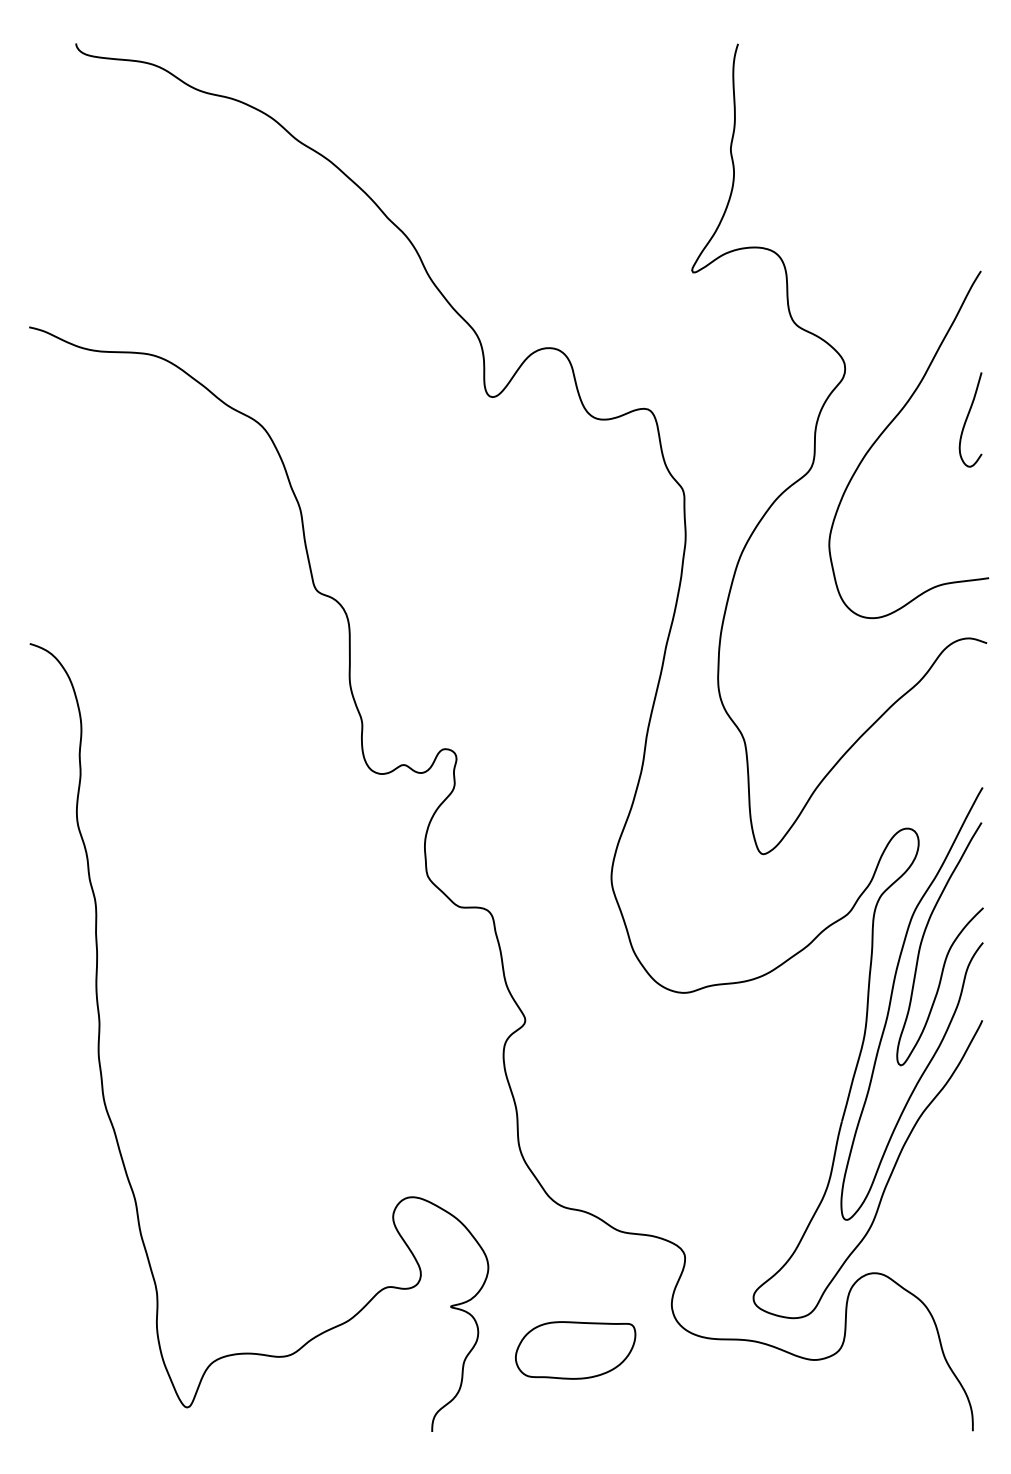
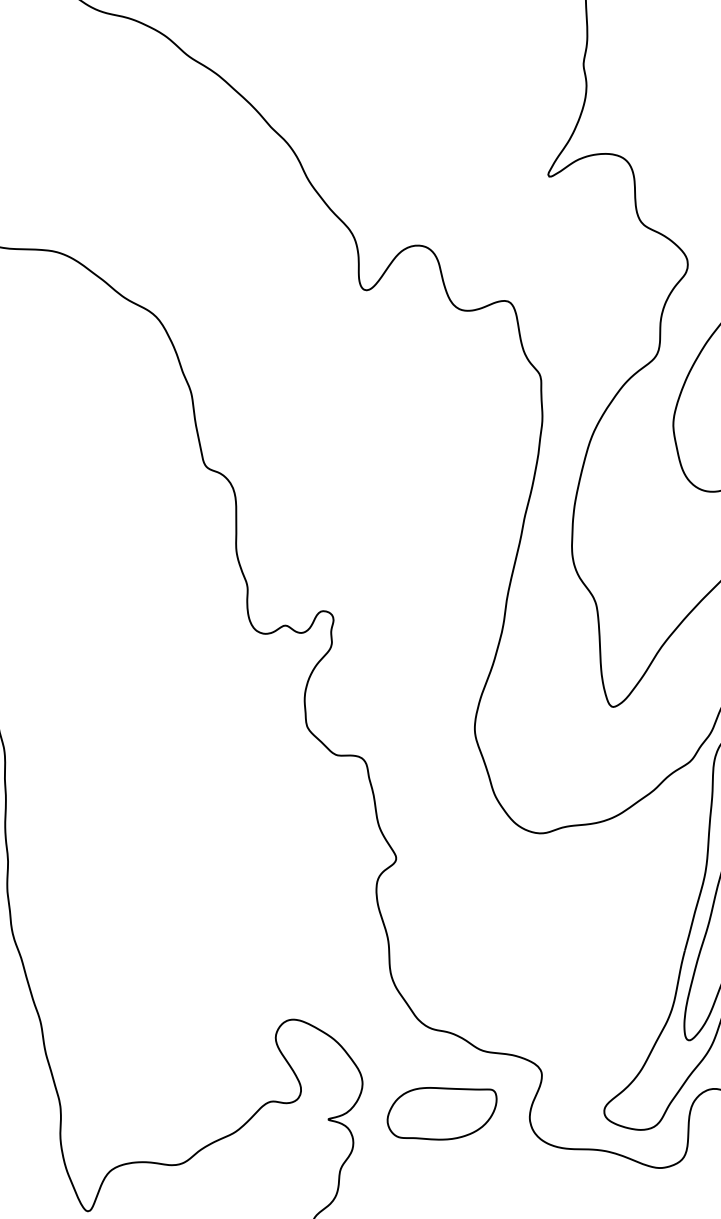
part: (575, 1350) -> (442, 1113), moved

